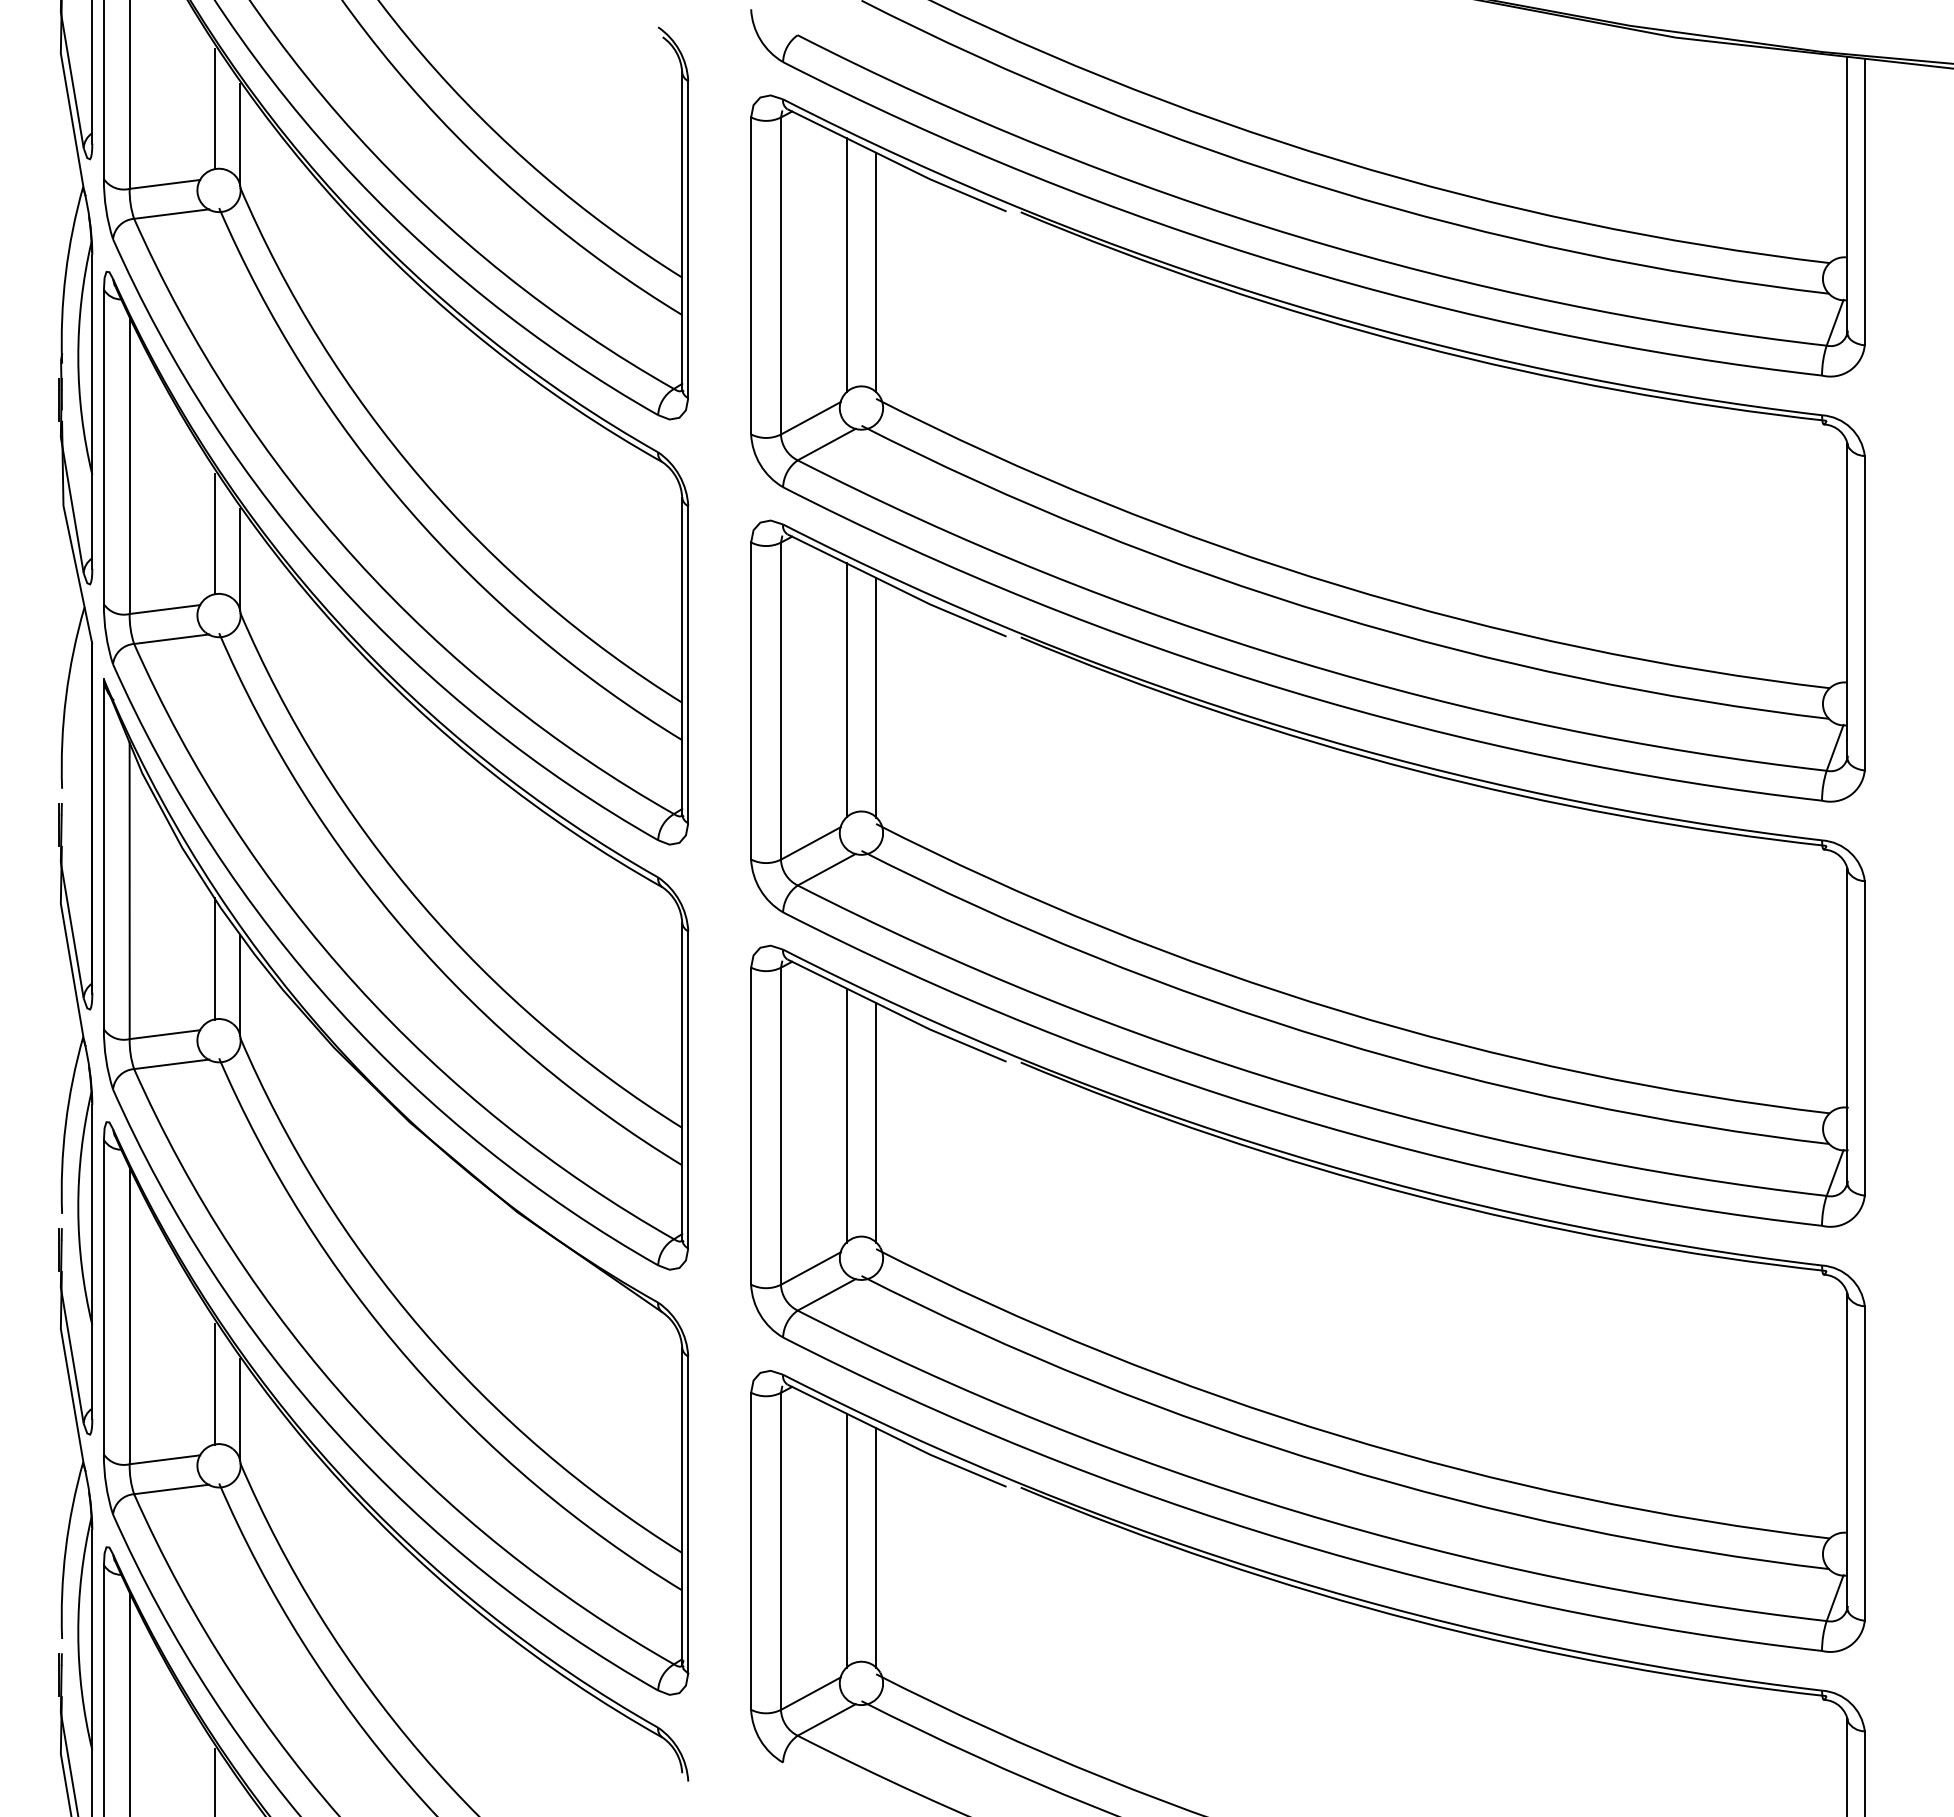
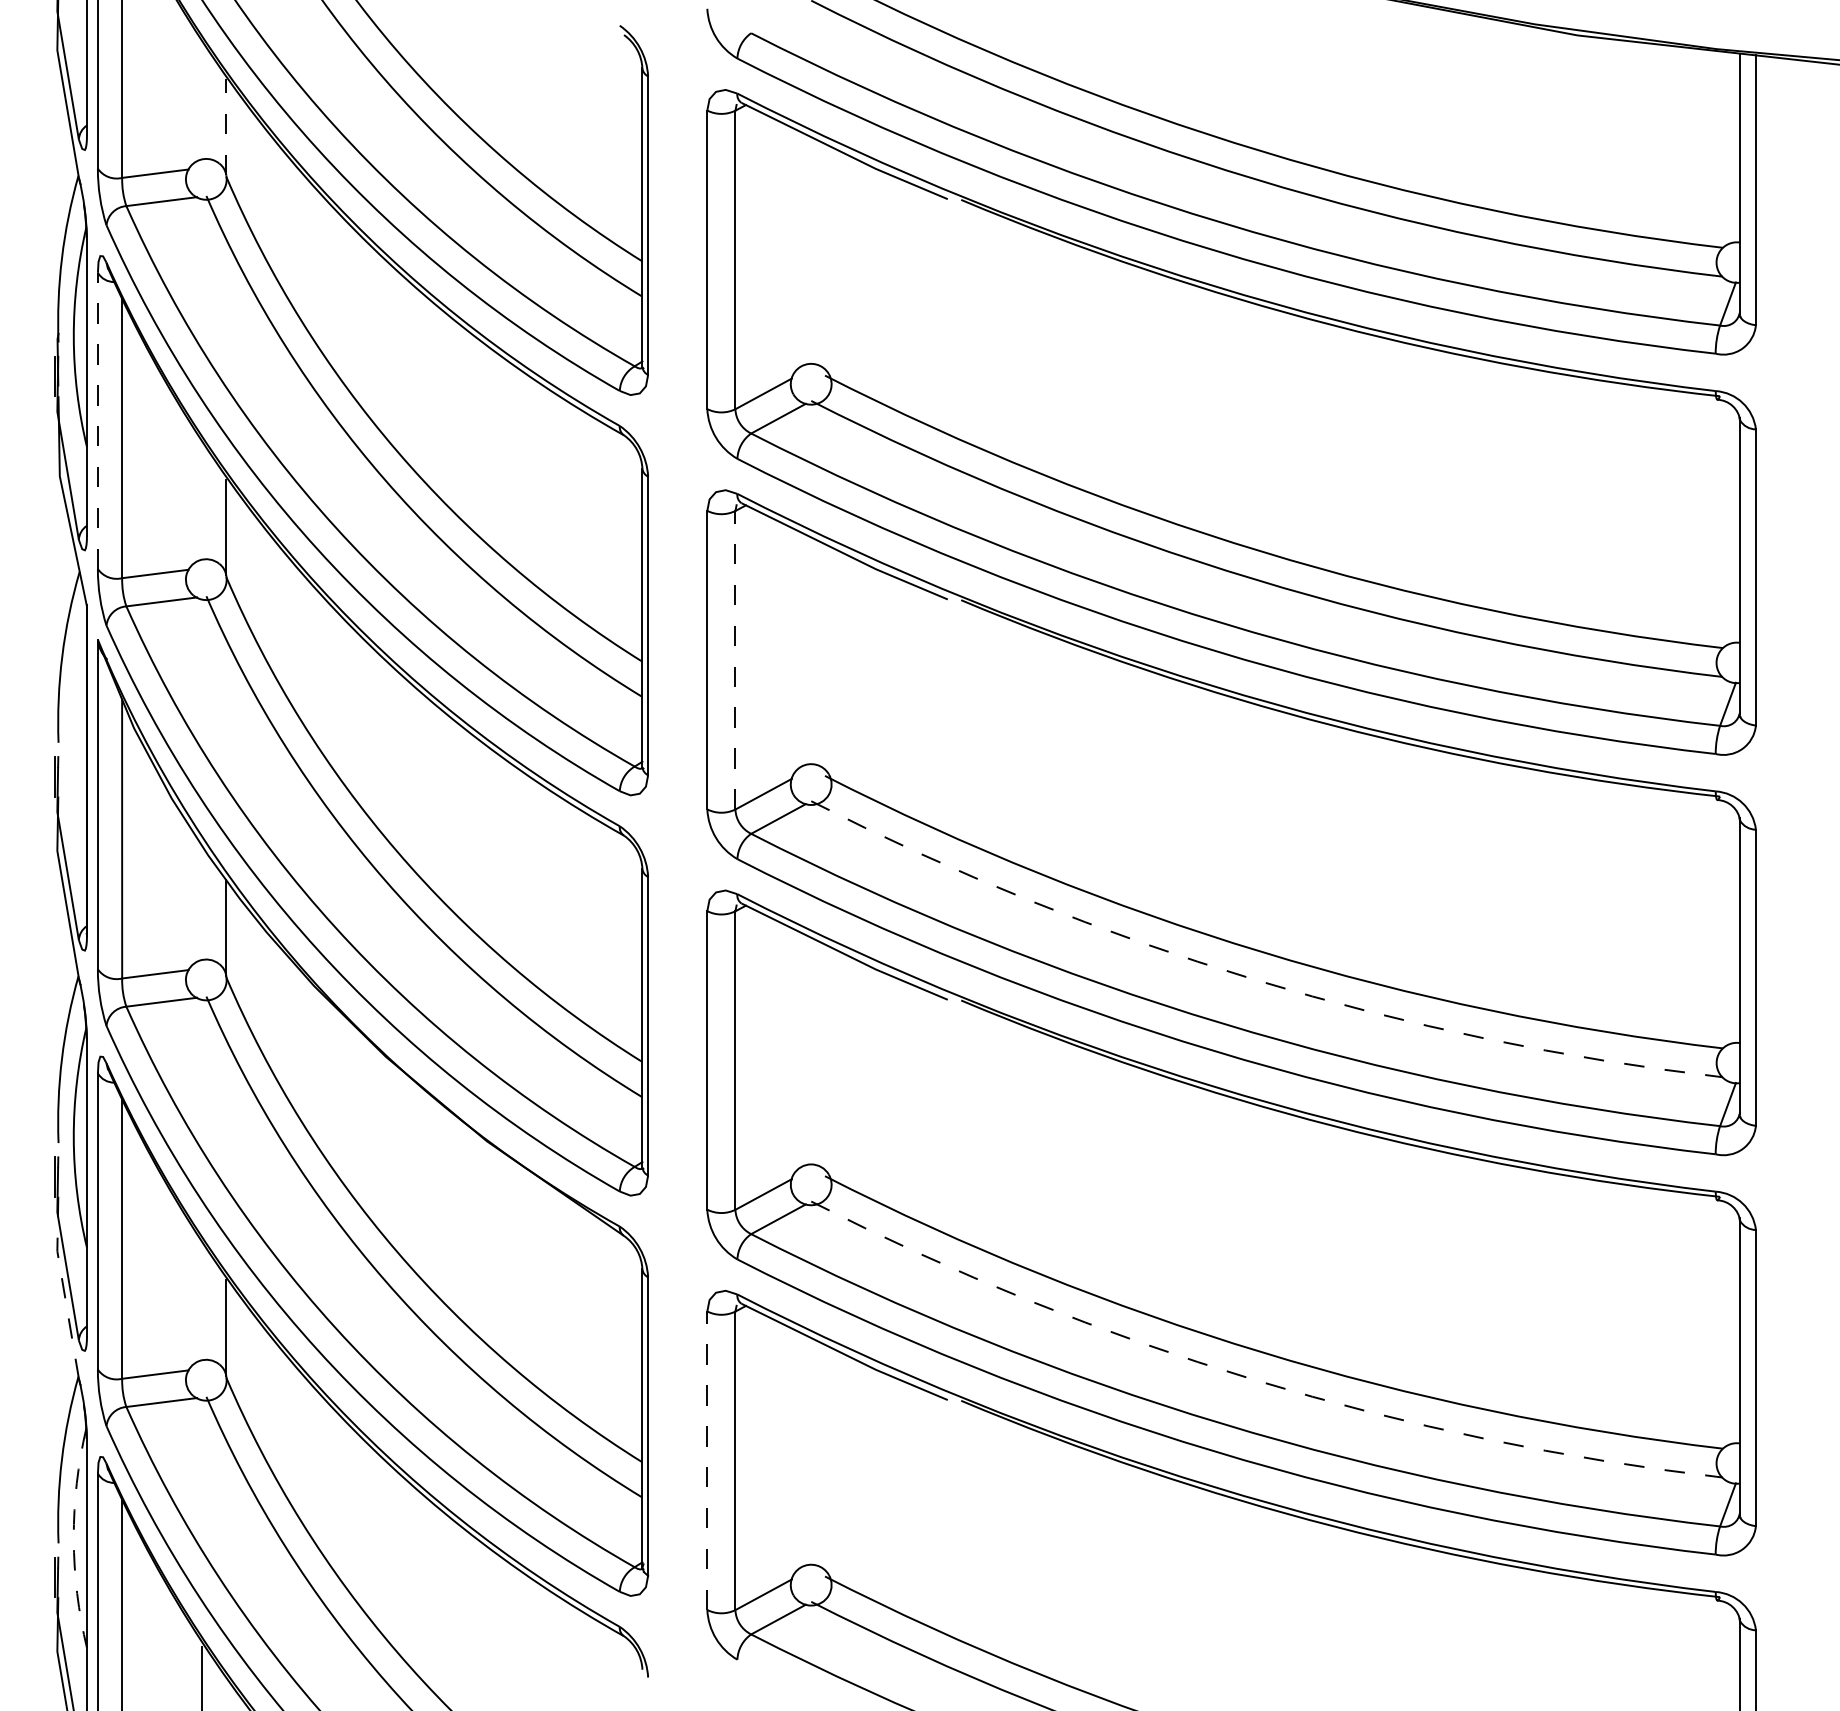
line: (214, 108) -> (202, 102), removed
line: (240, 134) -> (226, 126), solid -> dashed
line: (846, 265) -> (797, 250), removed
line: (876, 272) -> (825, 256), removed
line: (103, 446) -> (97, 420), solid -> dashed
line: (214, 533) -> (202, 502), removed
line: (846, 690) -> (797, 650), removed
line: (876, 697) -> (825, 656), removed
line: (780, 701) -> (734, 660), solid -> dashed
line: (214, 958) -> (202, 902), removed
arc: (1332, 1040) -> (1254, 979), solid -> dashed
line: (846, 1115) -> (797, 1050), removed
line: (876, 1122) -> (825, 1057), removed
line: (67, 1367) -> (63, 1287), solid -> dashed
line: (214, 1383) -> (202, 1302), removed
arc: (1332, 1465) -> (1254, 1379), solid -> dashed
line: (846, 1540) -> (797, 1450), removed
line: (876, 1547) -> (825, 1457), removed
line: (751, 1551) -> (707, 1460), solid -> dashed
arc: (78, 1633) -> (73, 1538), solid -> dashed

